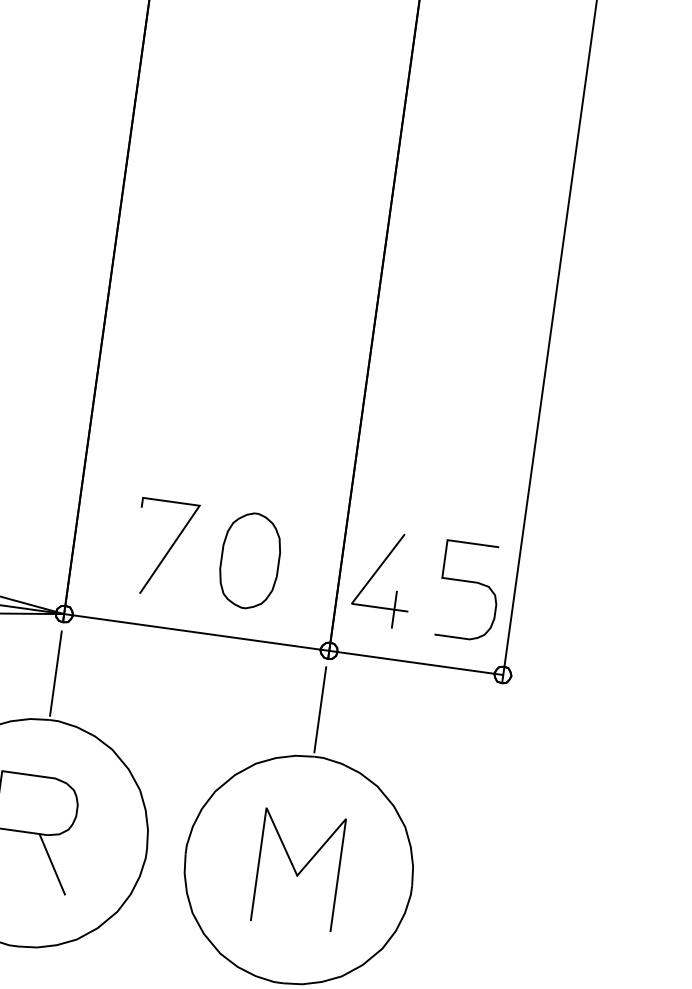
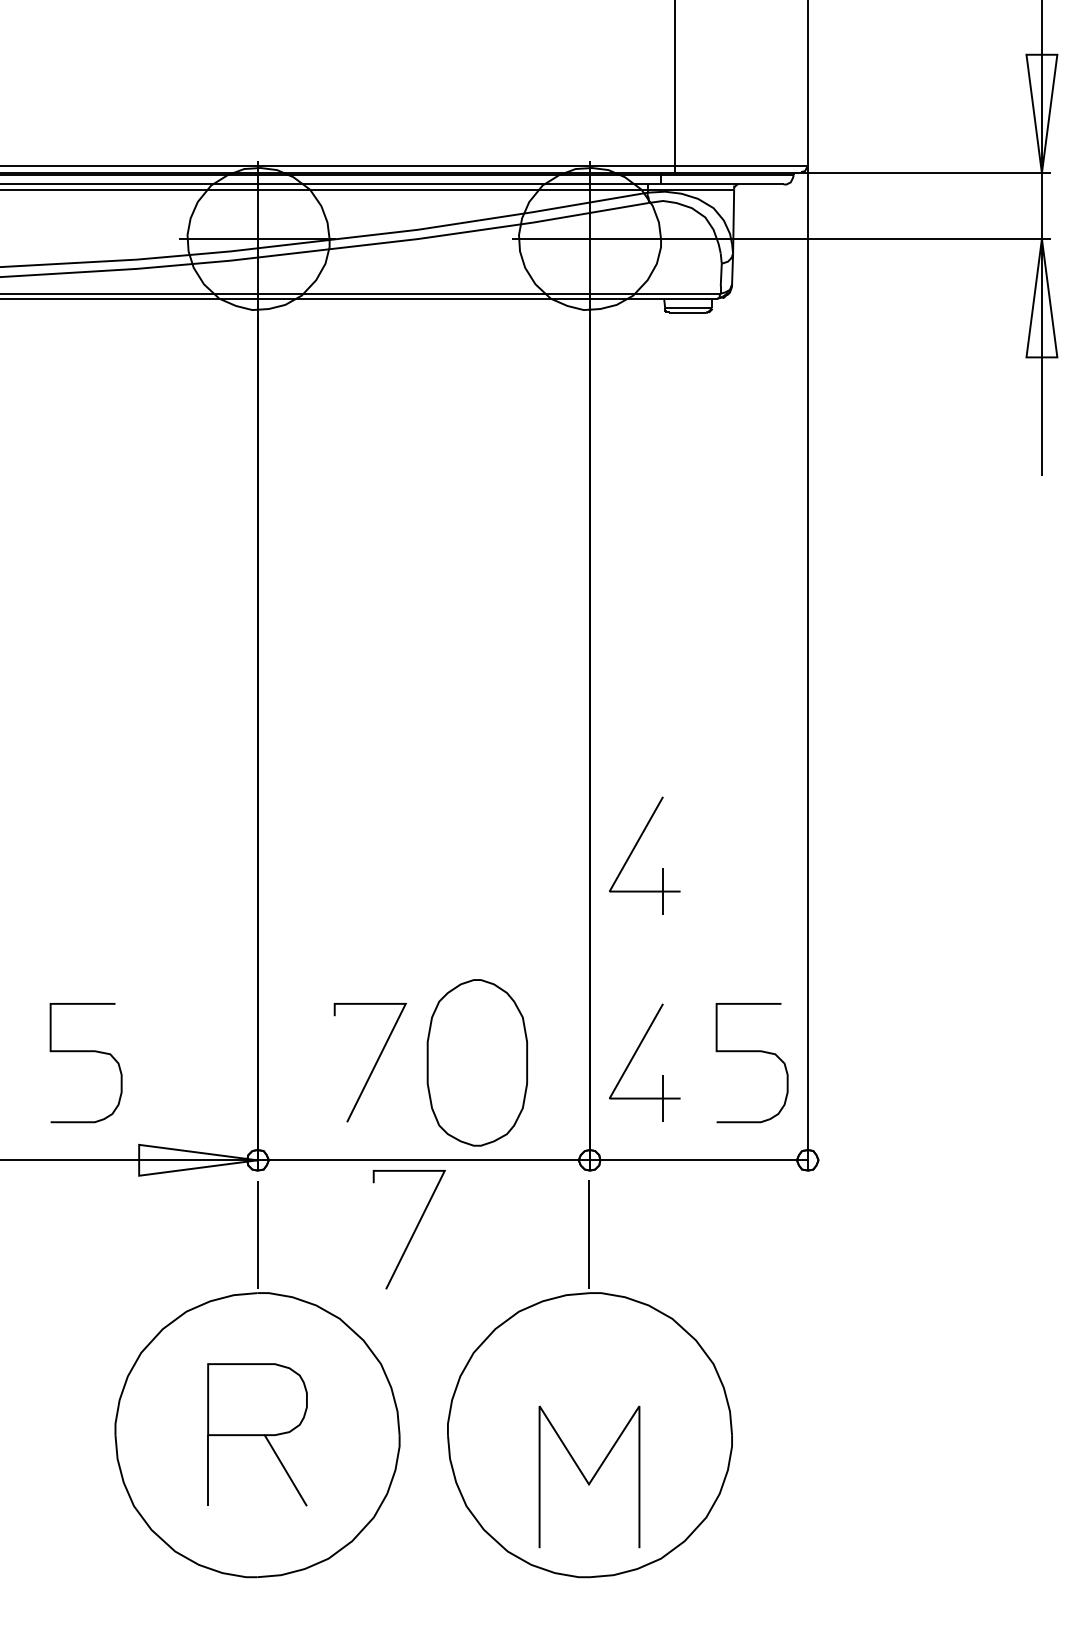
part: (399, 407) -> (634, 849), added
part: (249, 561) -> (476, 1063), size x1.4
curve: (180, 688) -> (413, 1231), added
curve: (299, 871) -> (591, 1478), moved

